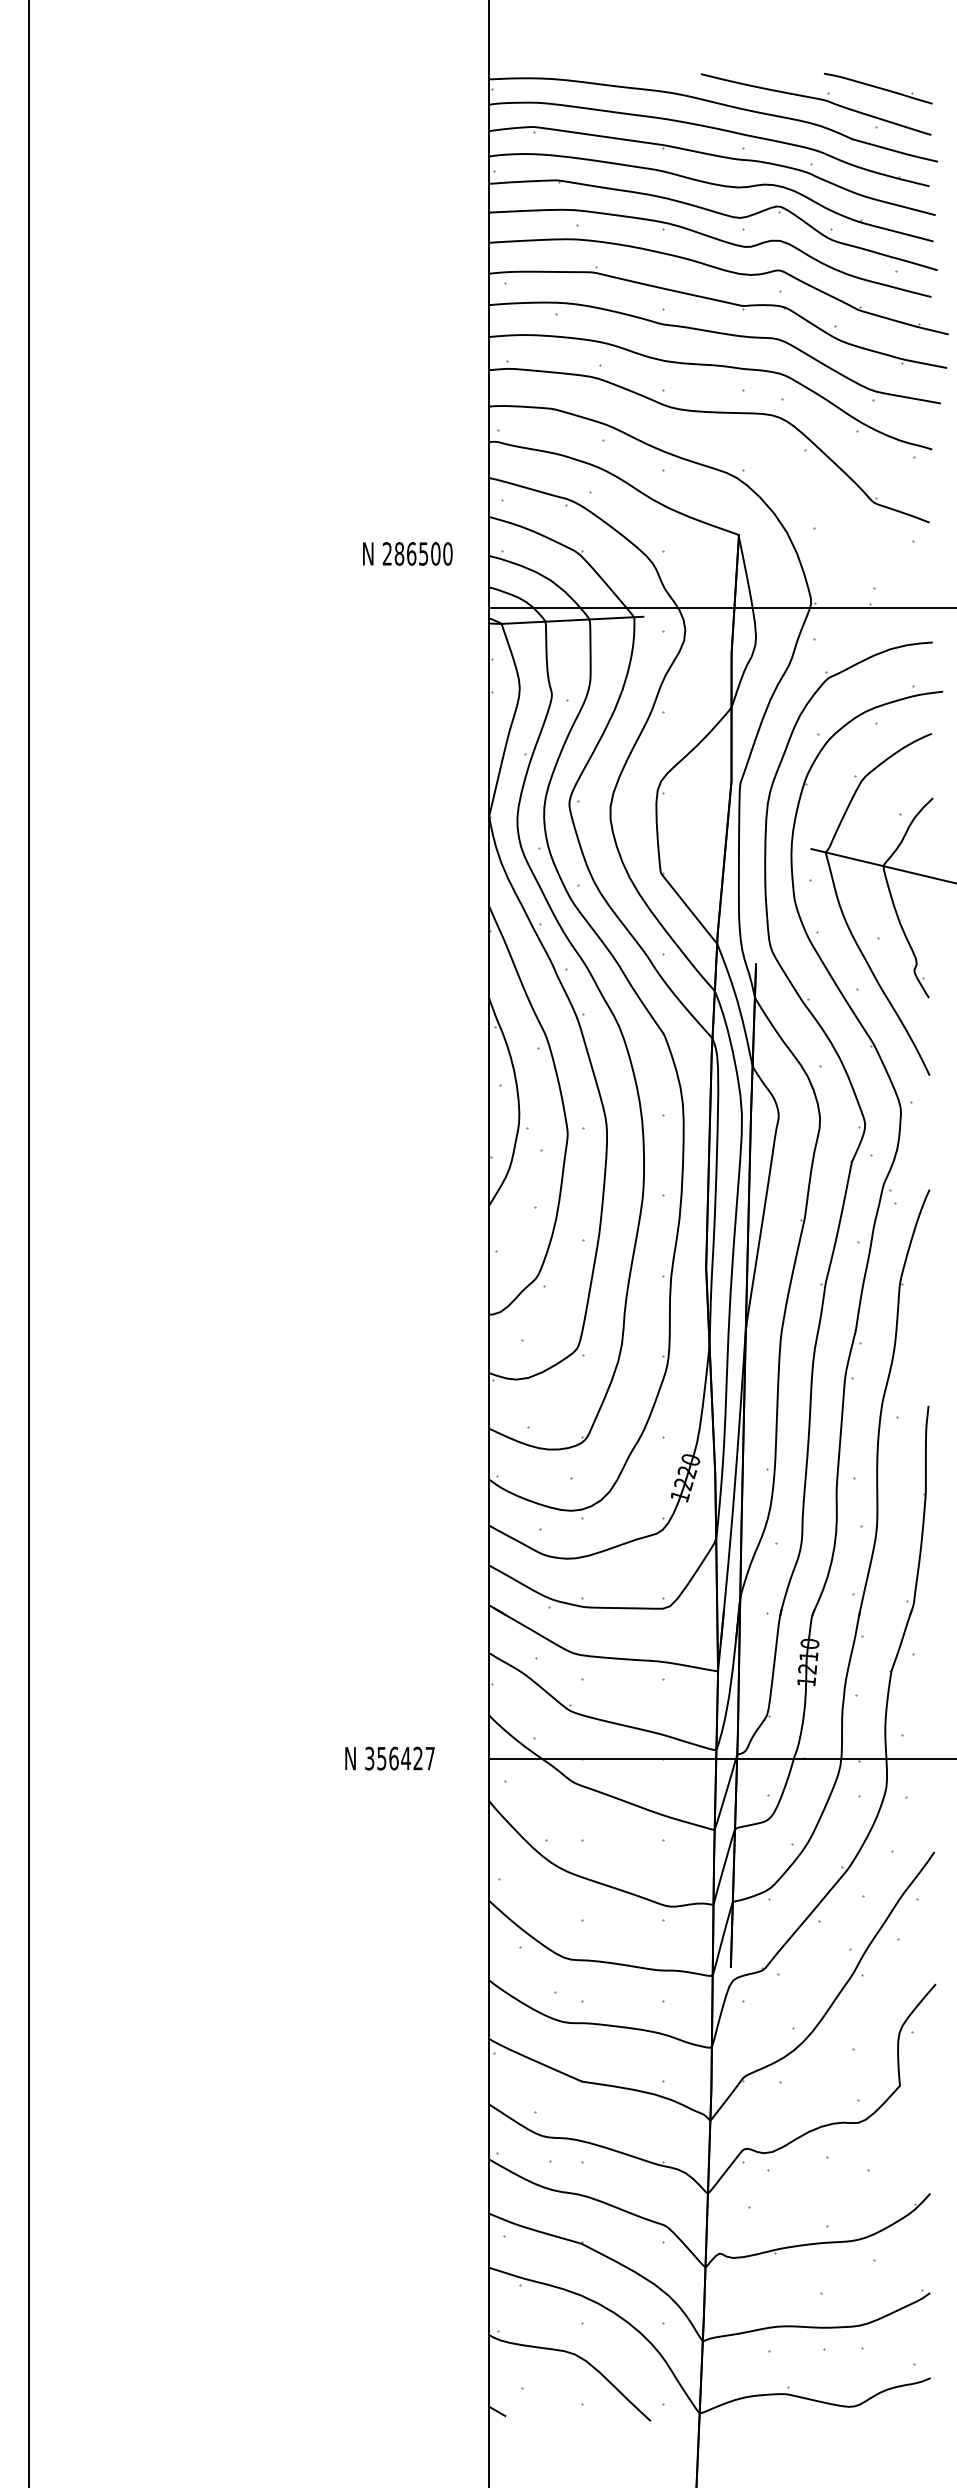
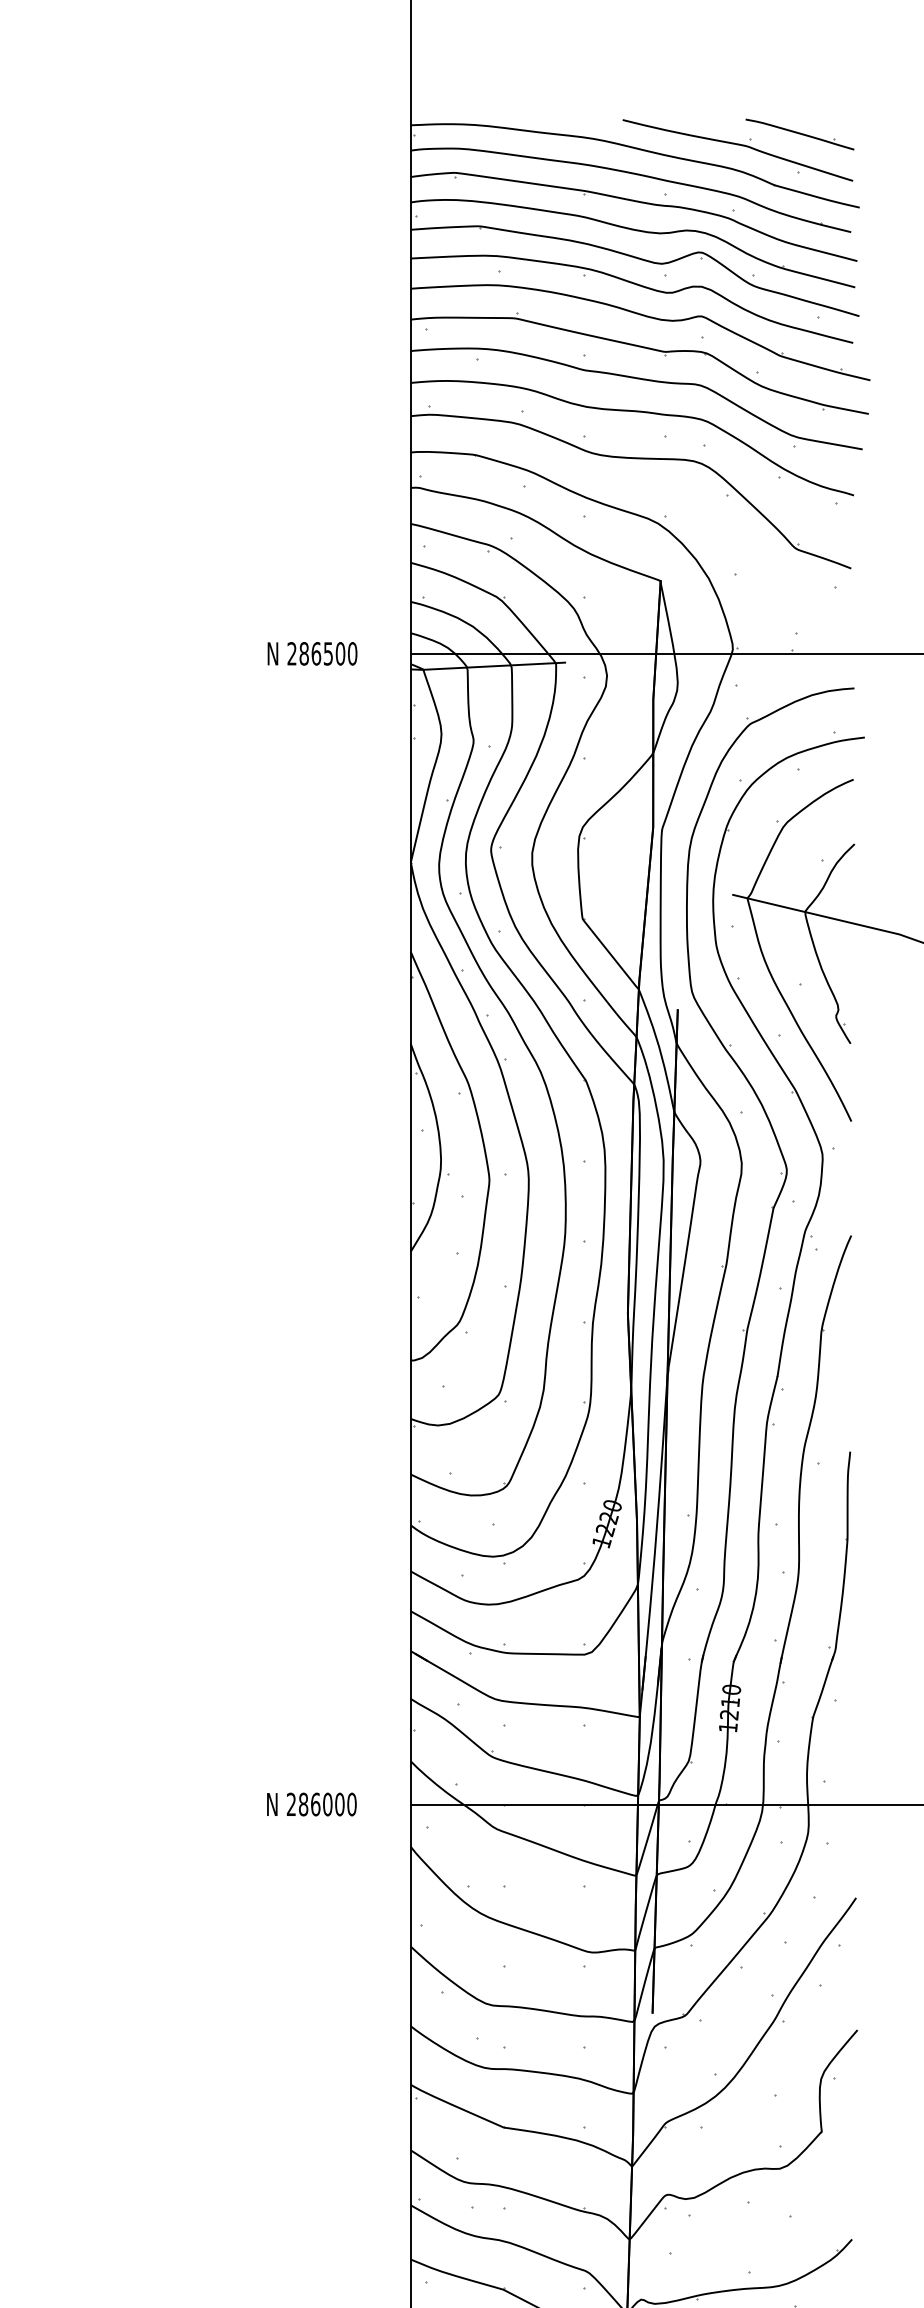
text: (407, 553) -> (312, 653), moved
text: (400, 1758) -> (322, 1804), 356427 -> 286000

